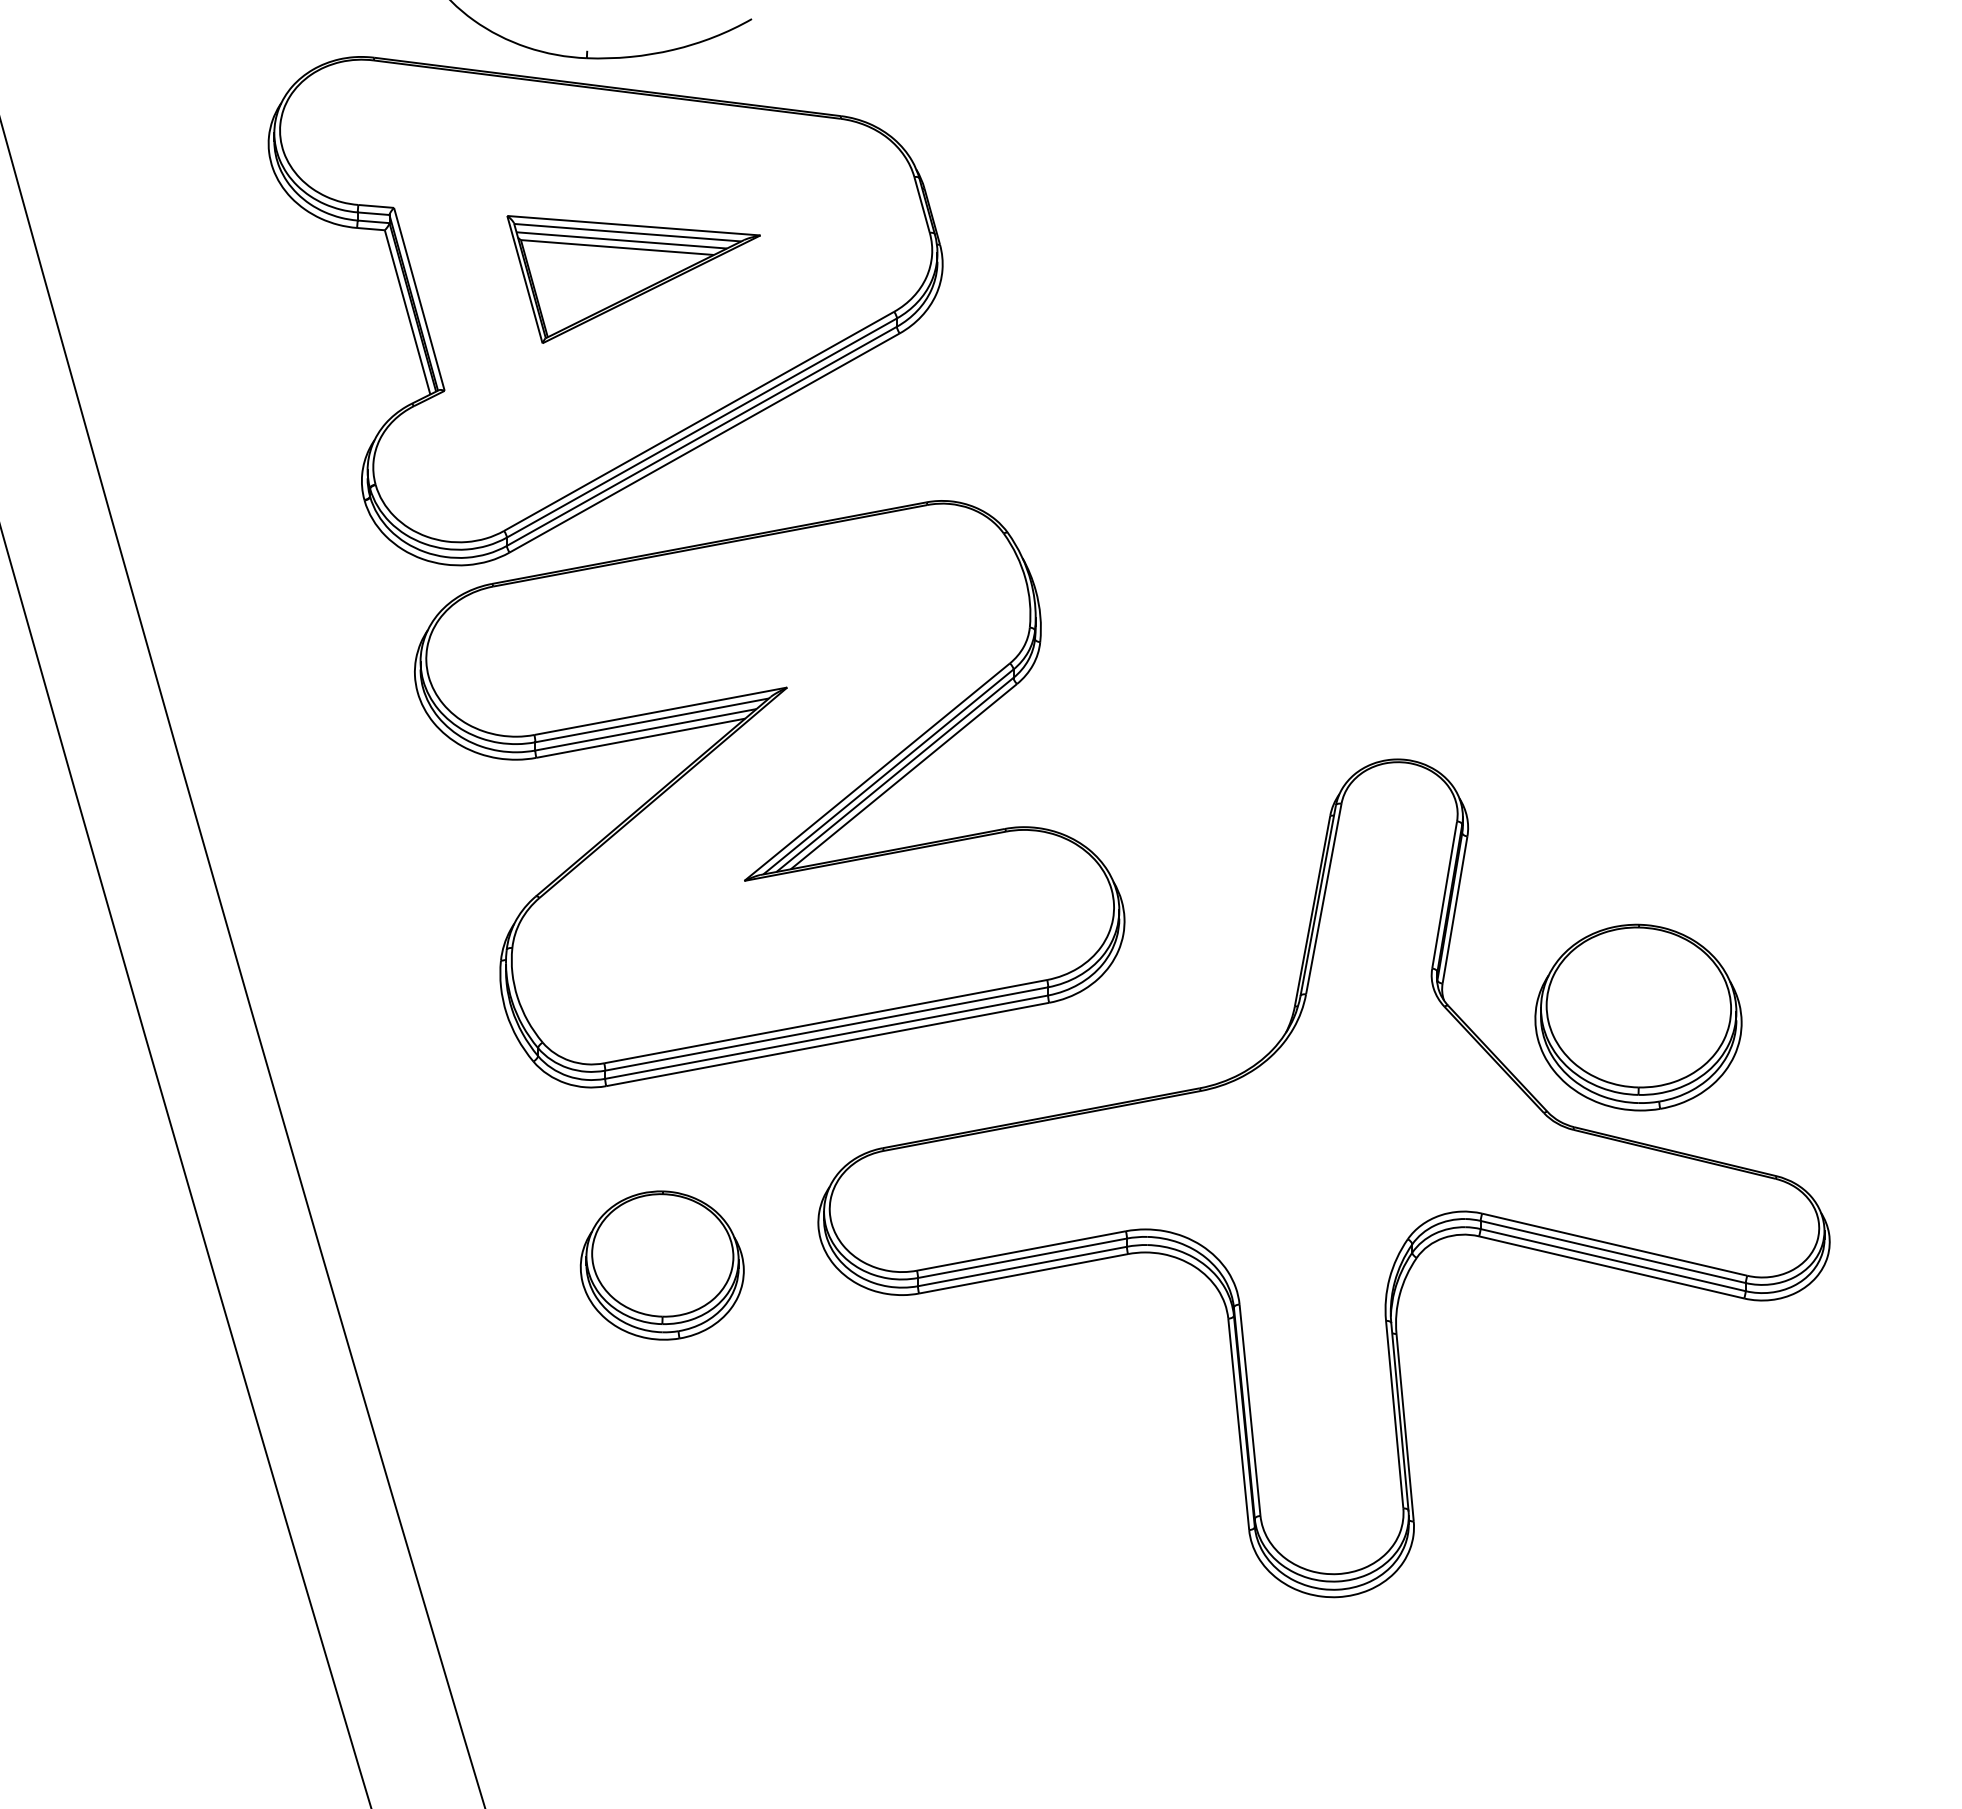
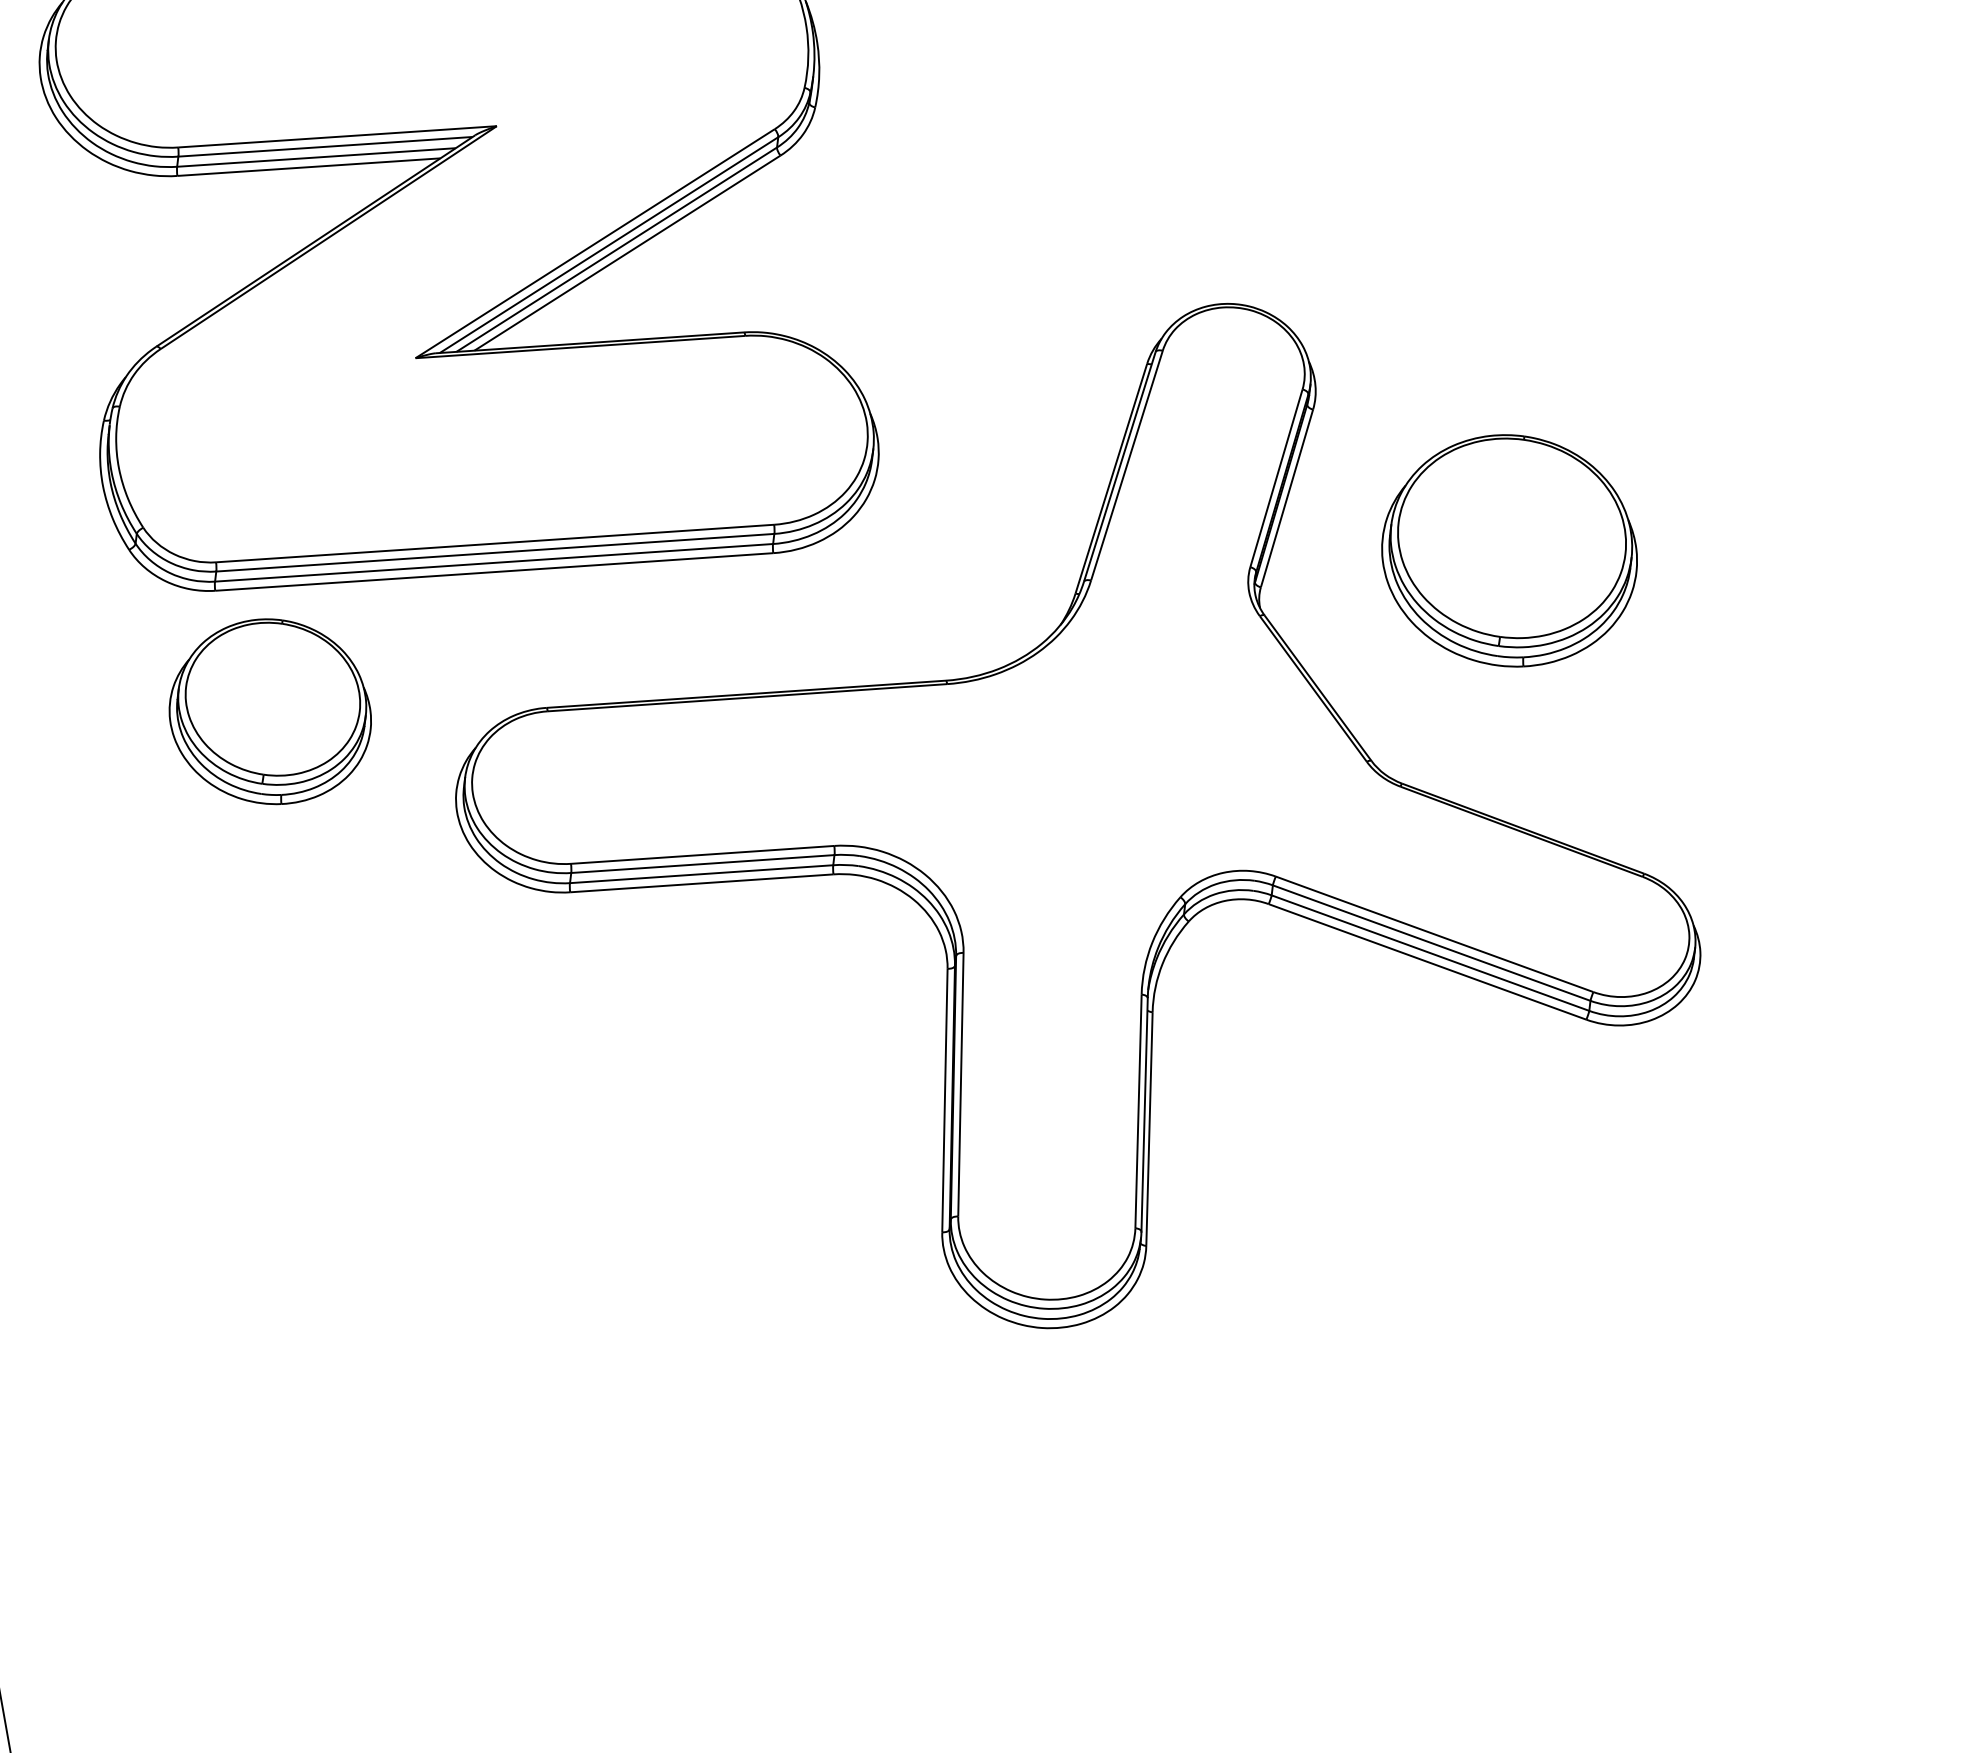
part: (1638, 1017) -> (1510, 550), moved
part: (661, 1265) -> (269, 711), moved

